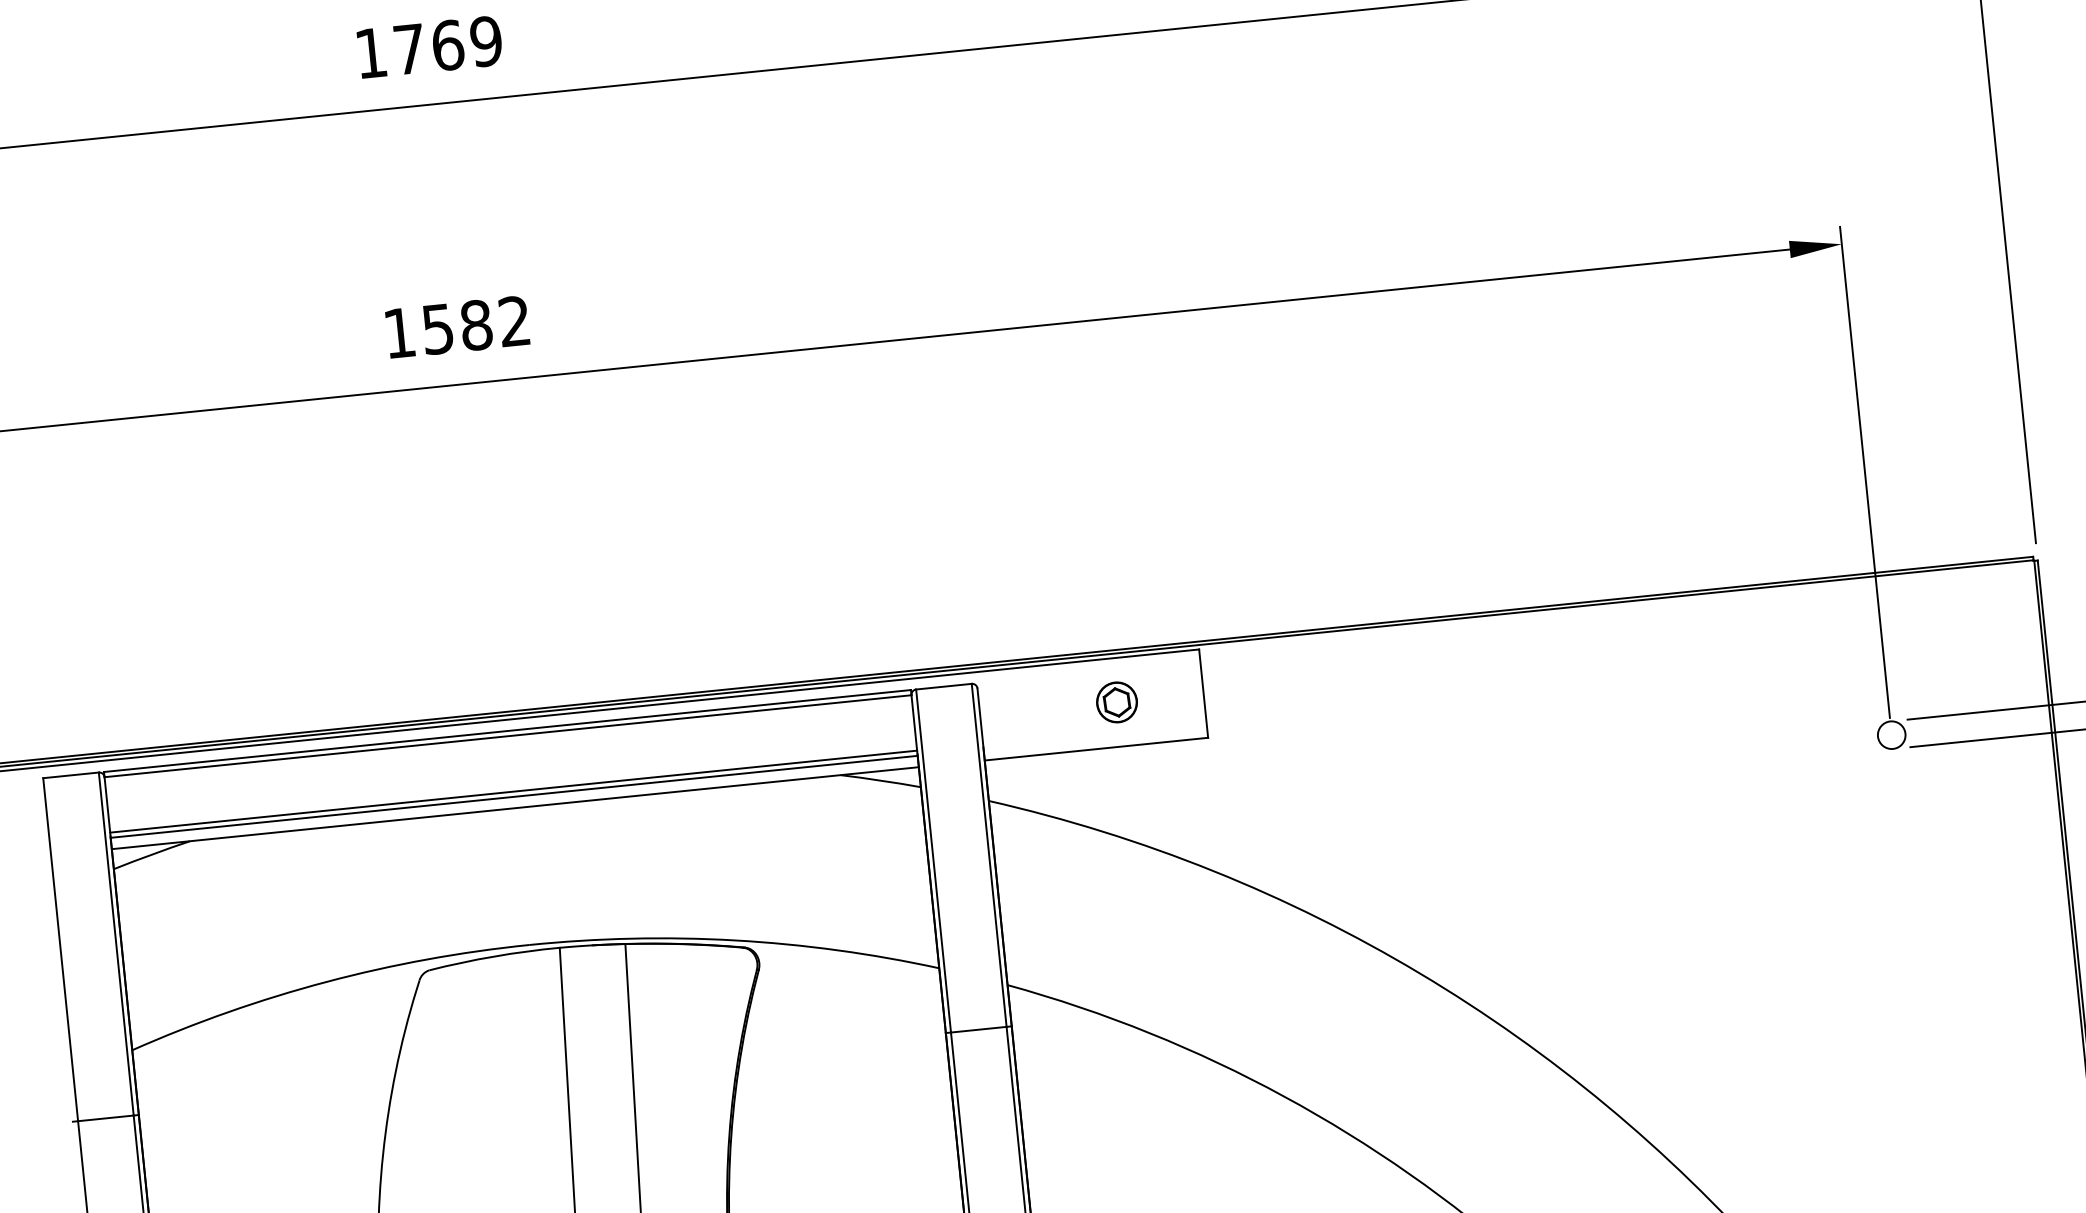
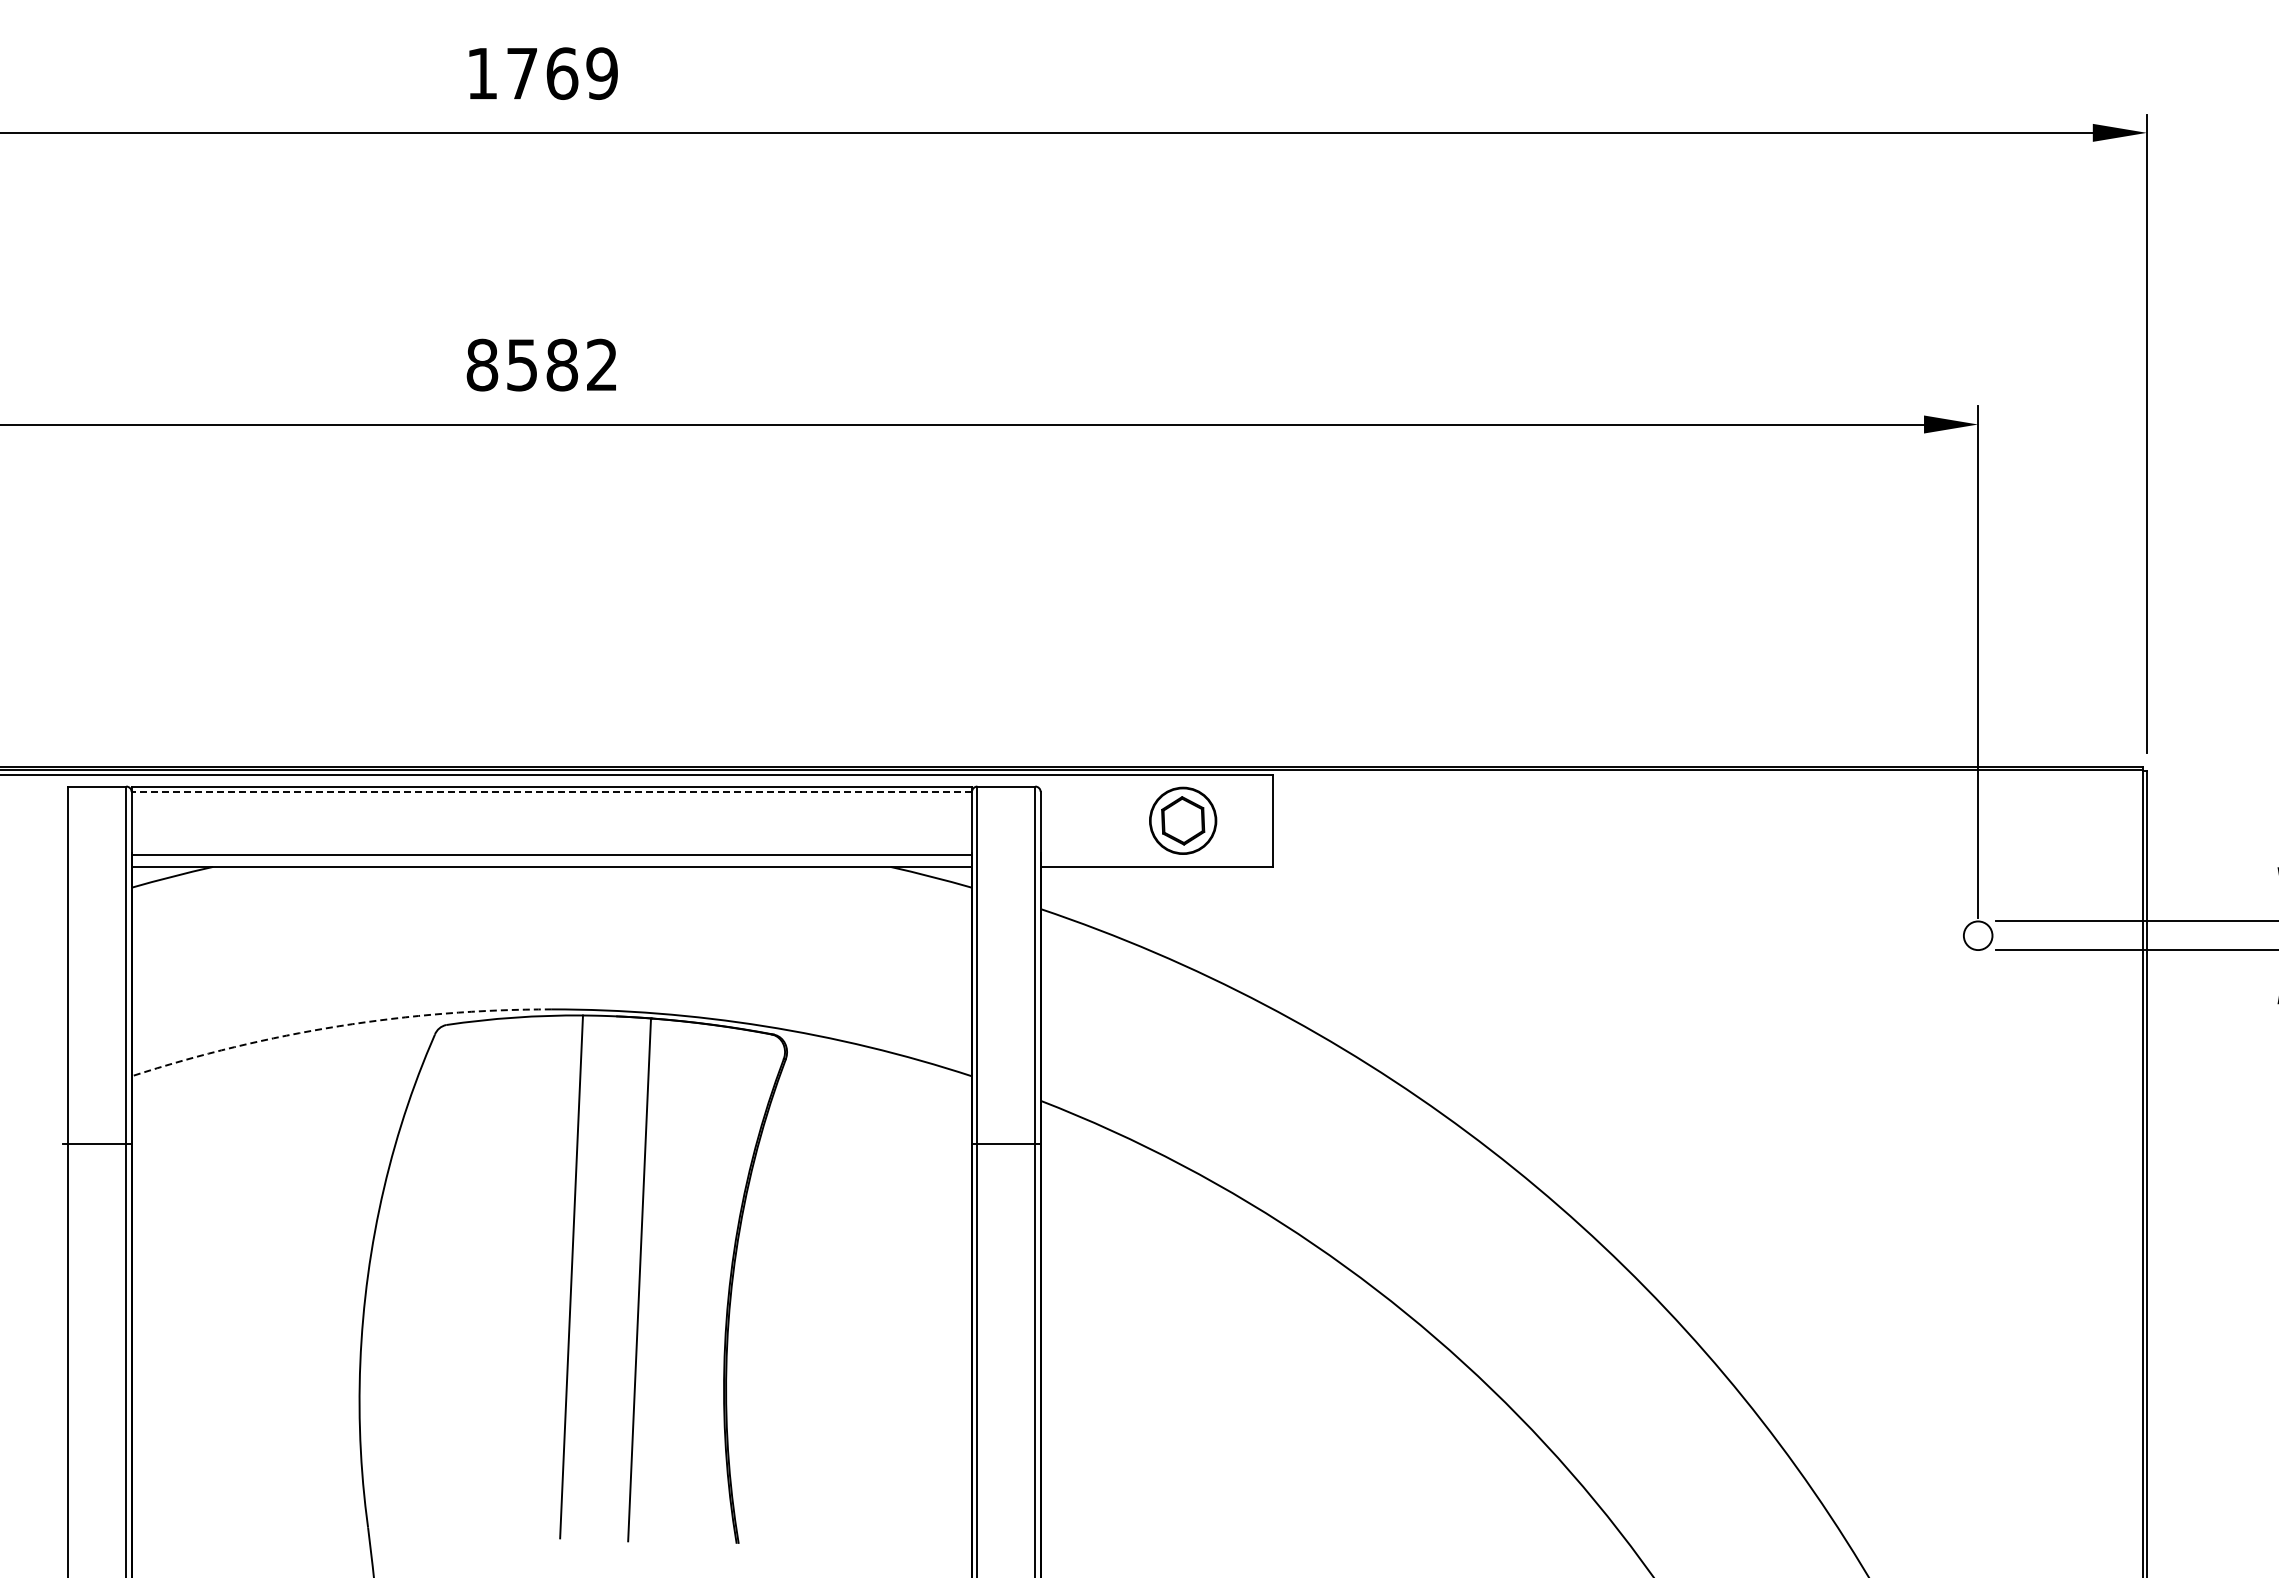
text: (399, 332) -> (482, 364), 1582 -> 8582
part: (1116, 702) -> (1182, 820), size x1.6
line: (507, 735) -> (551, 791), solid -> dashed
line: (513, 791) -> (551, 849), removed
arc: (327, 982) -> (339, 1026), solid -> dashed

